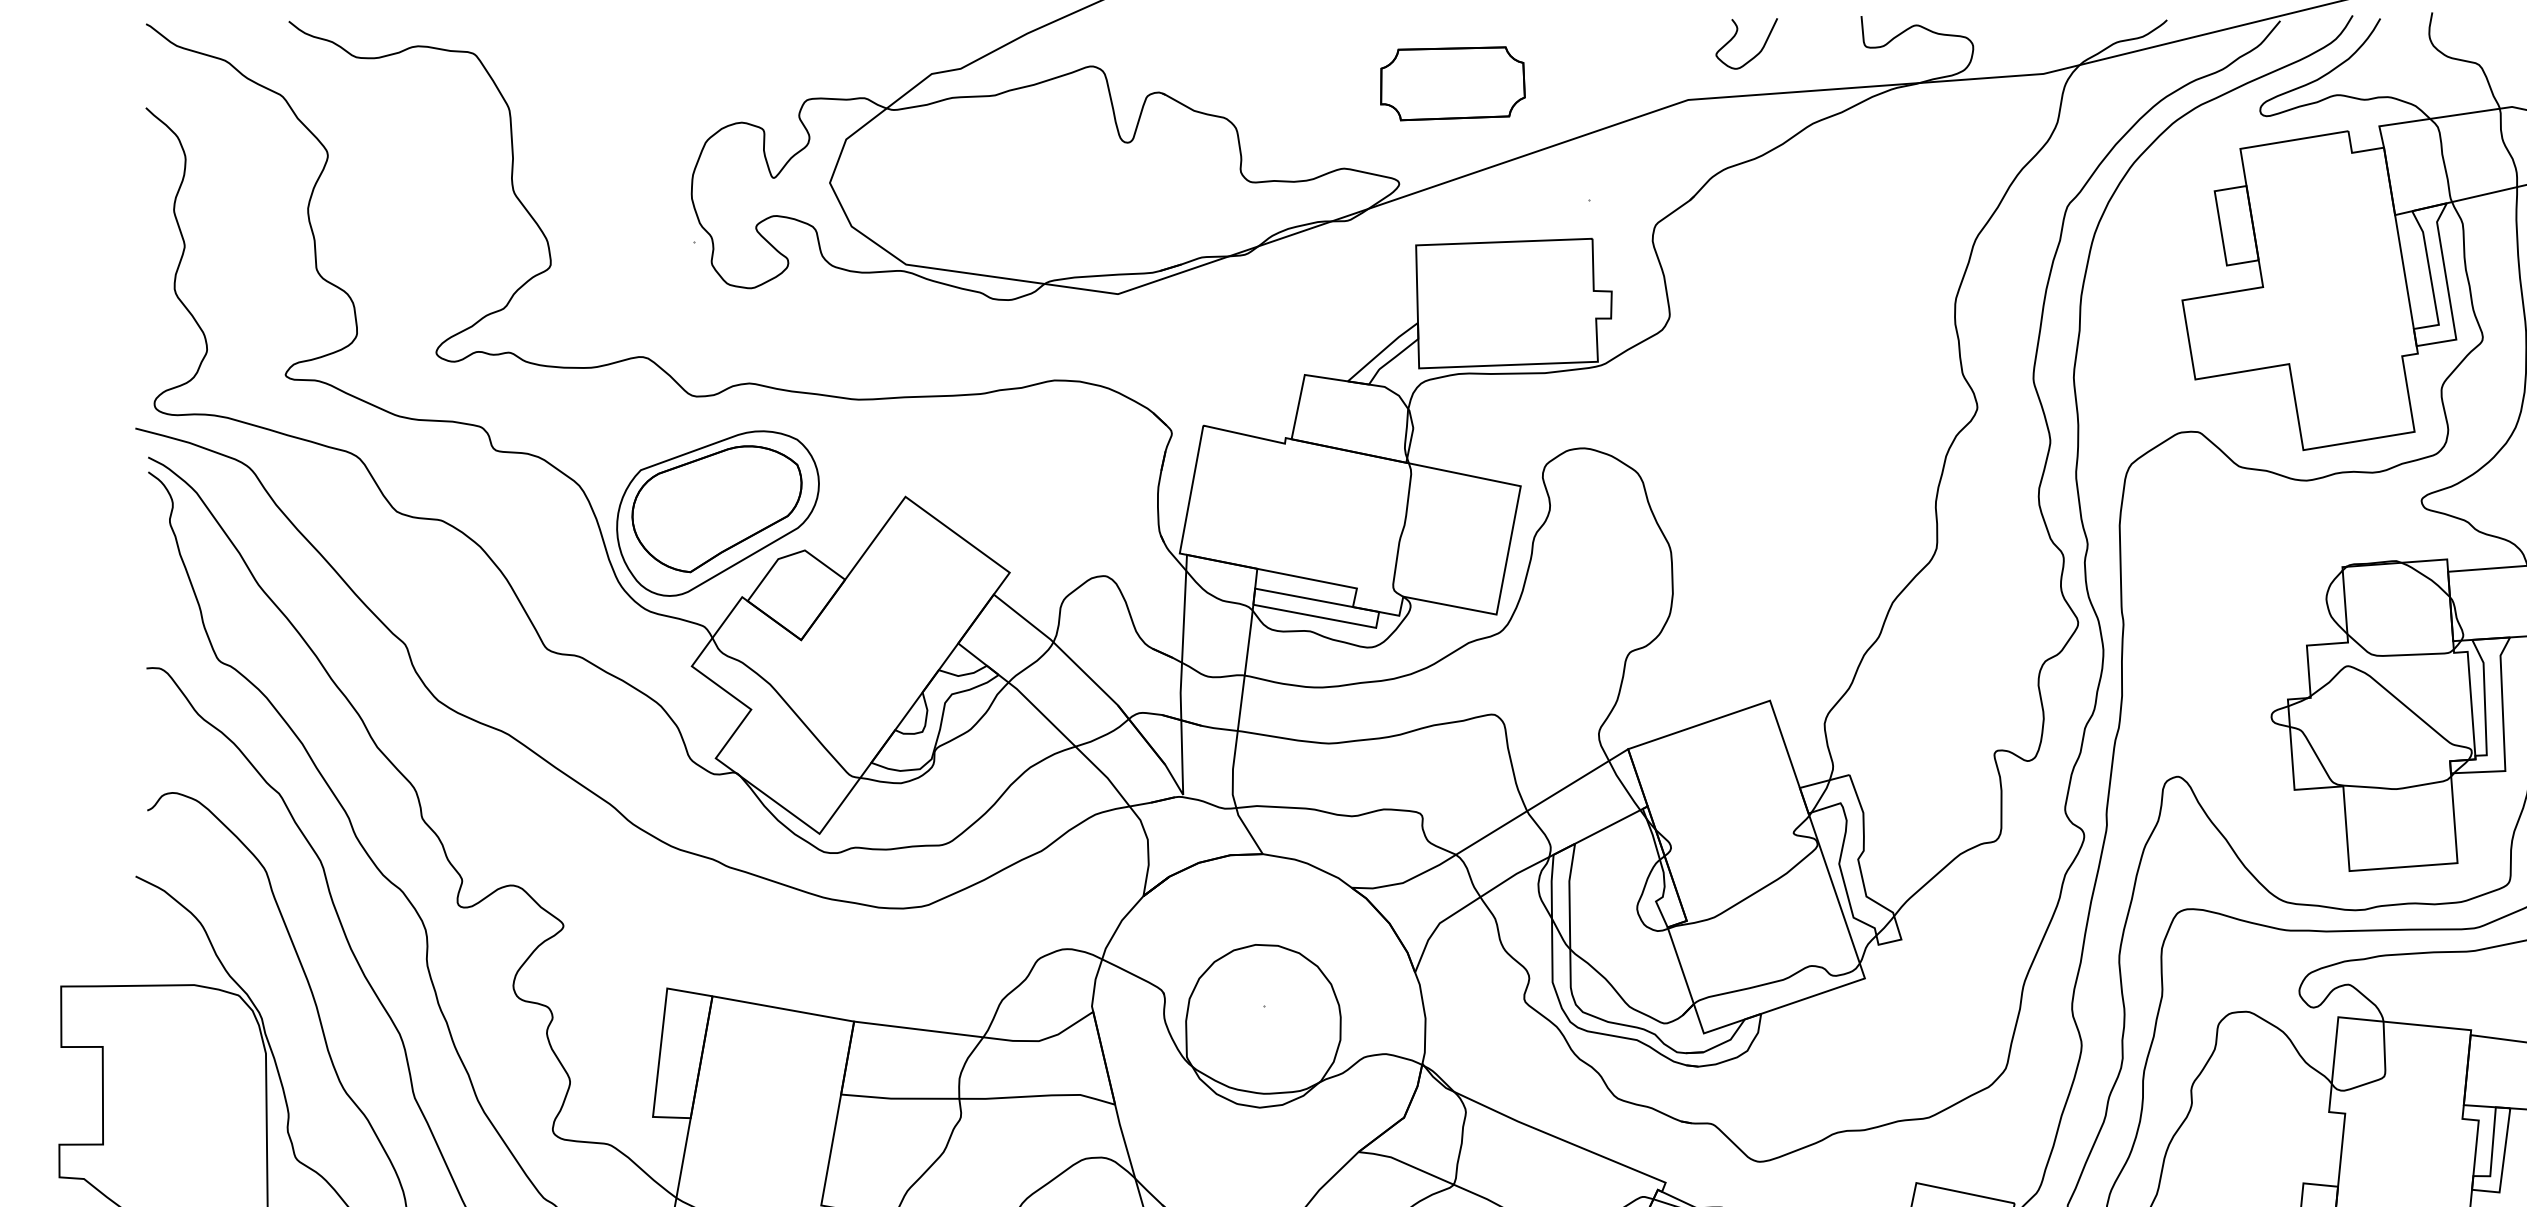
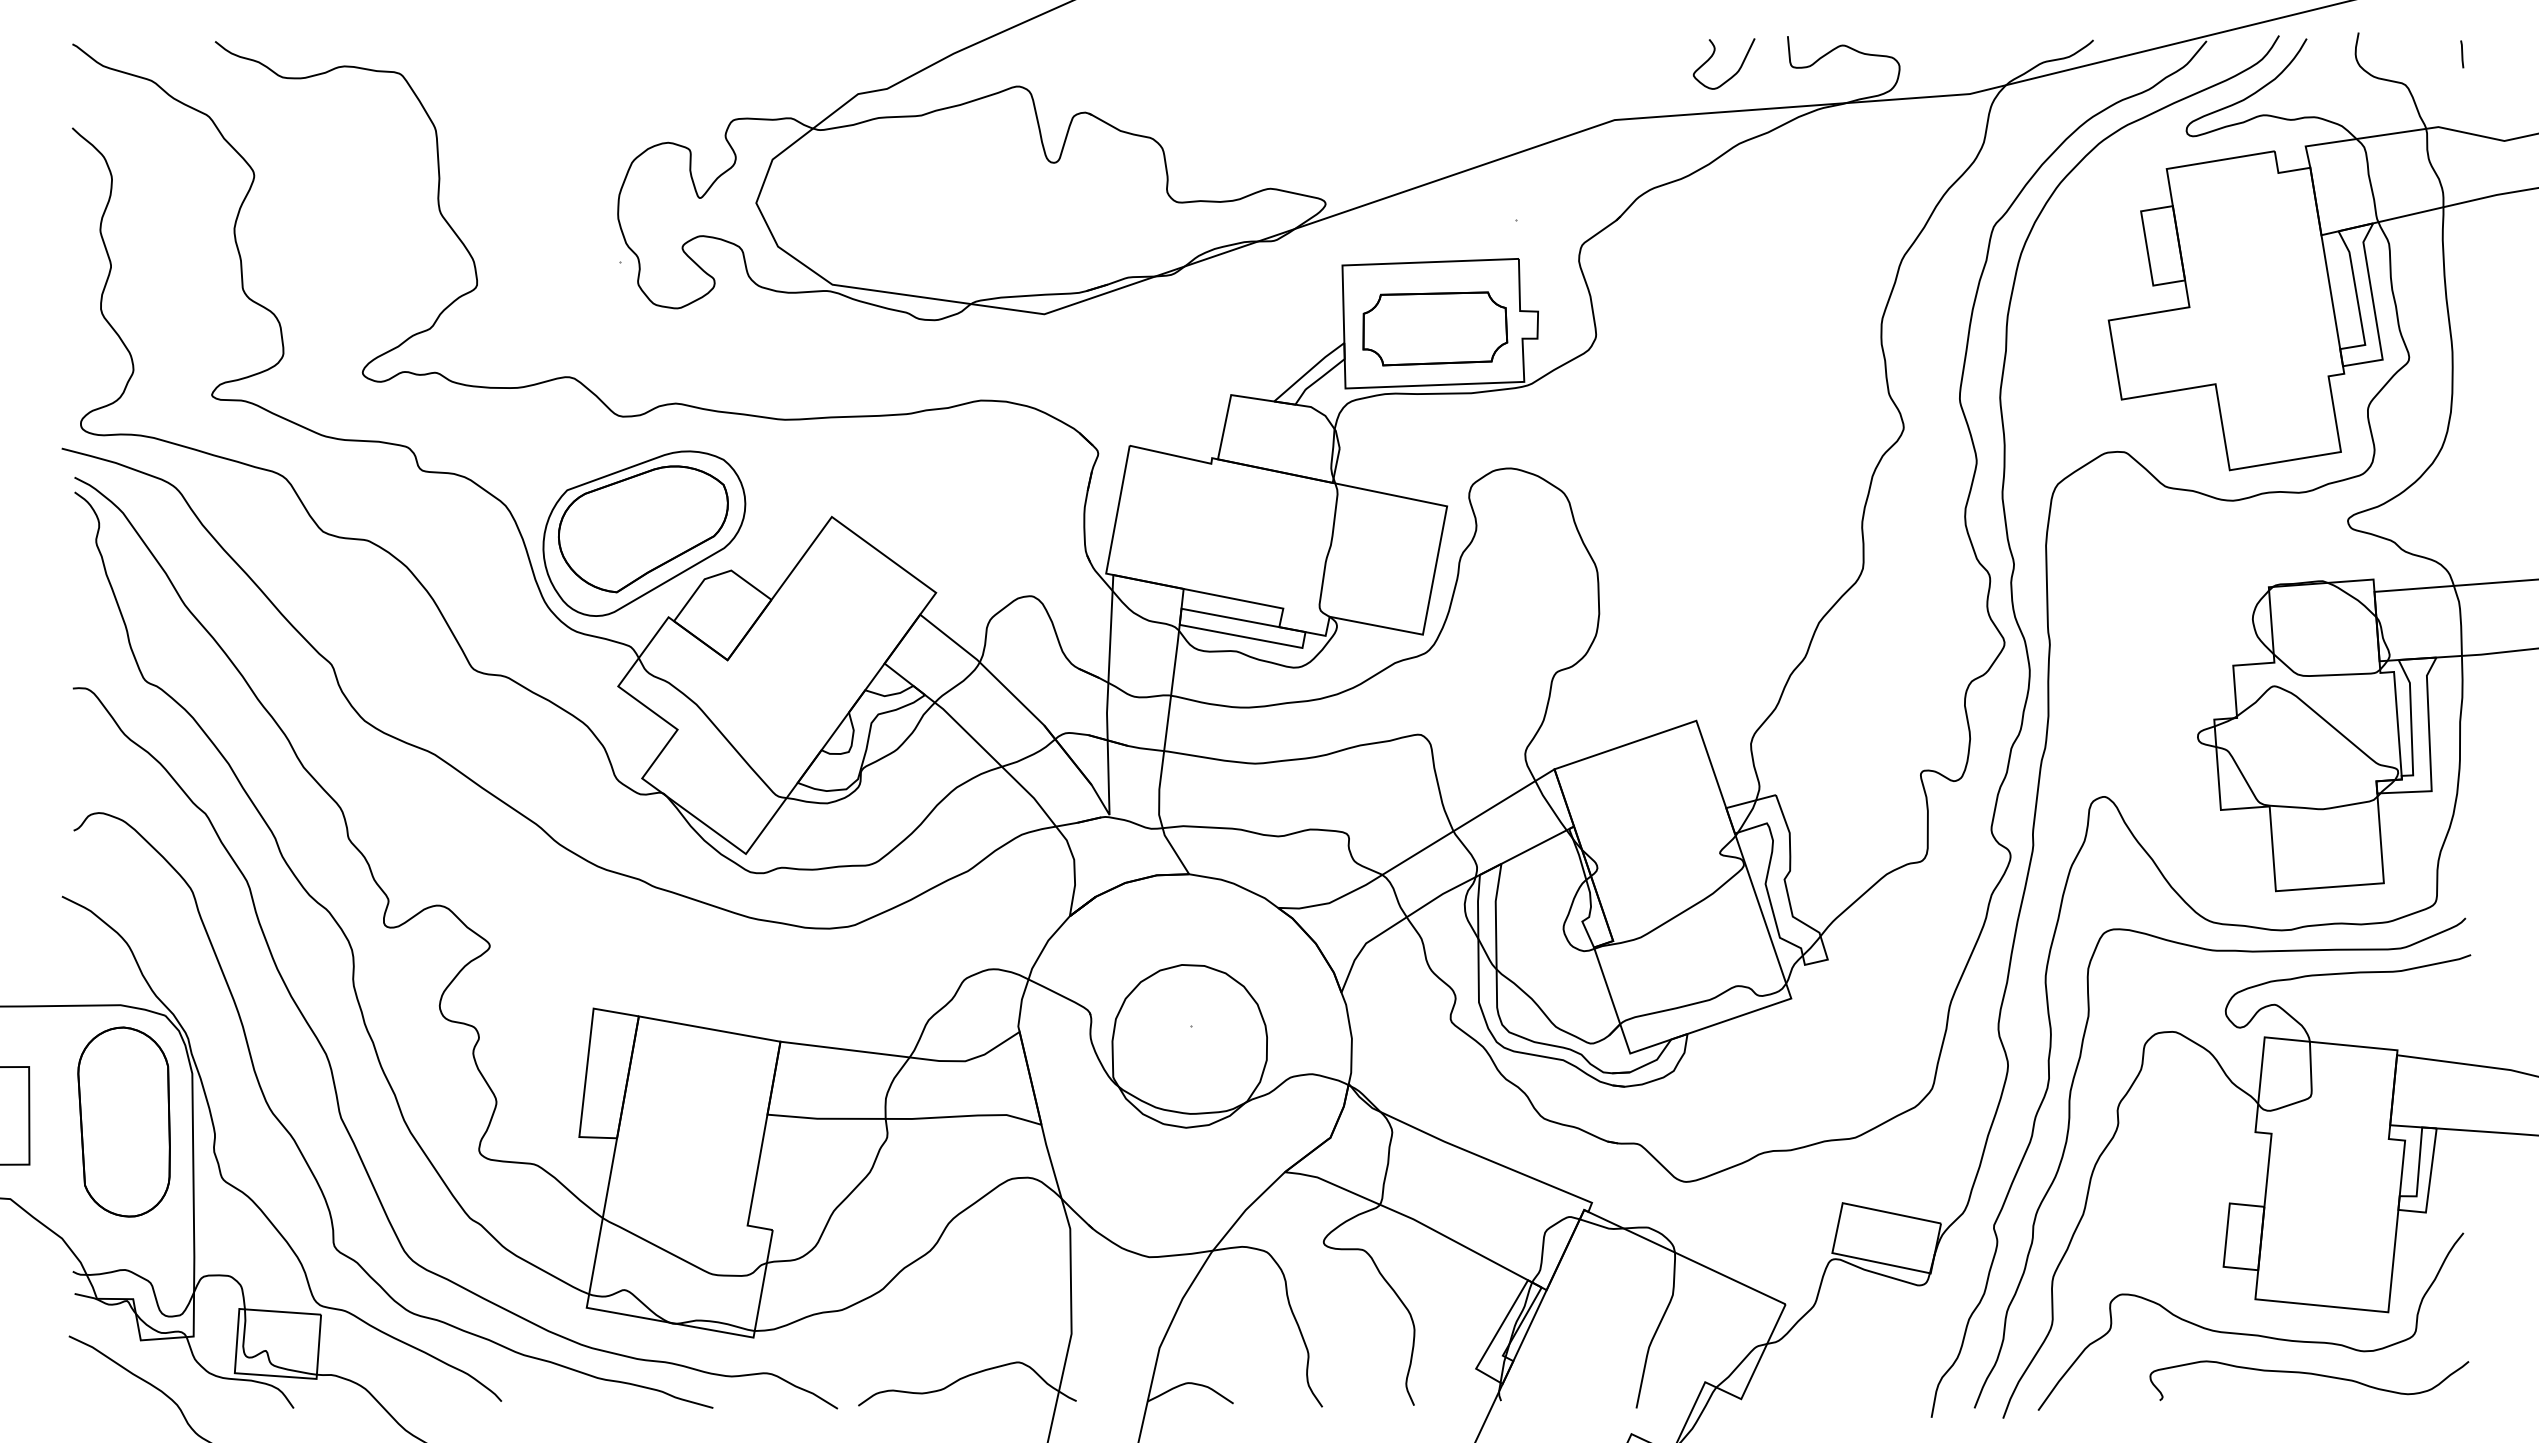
curve: (1736, 35) -> (1713, 55), moved
part: (1453, 83) -> (1435, 328), moved
part: (197, 1101) -> (123, 1121), added

